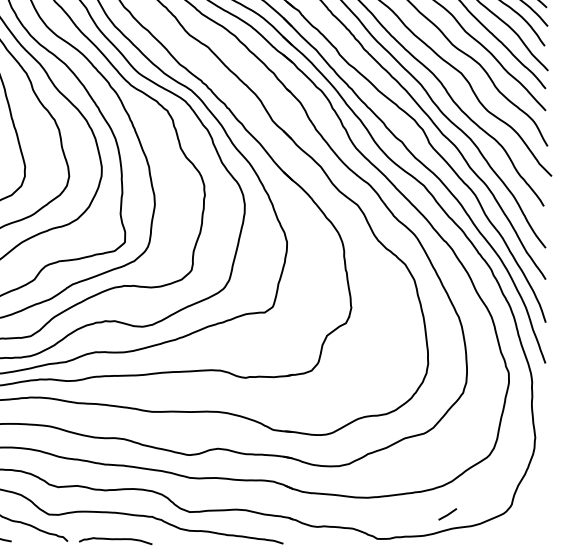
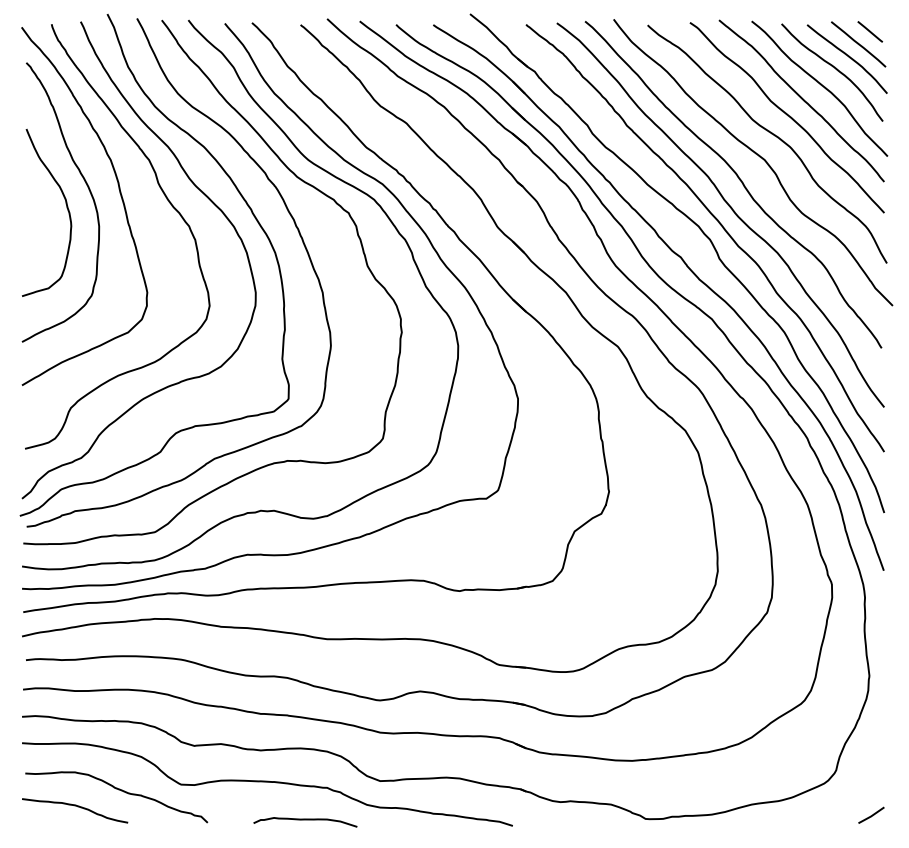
line: (448, 513) -> (872, 814), moved
curve: (115, 539) -> (305, 820), moved

